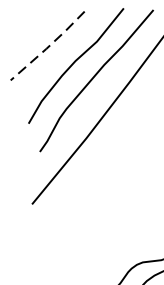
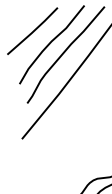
line: (48, 46) -> (33, 31), dashed -> solid

